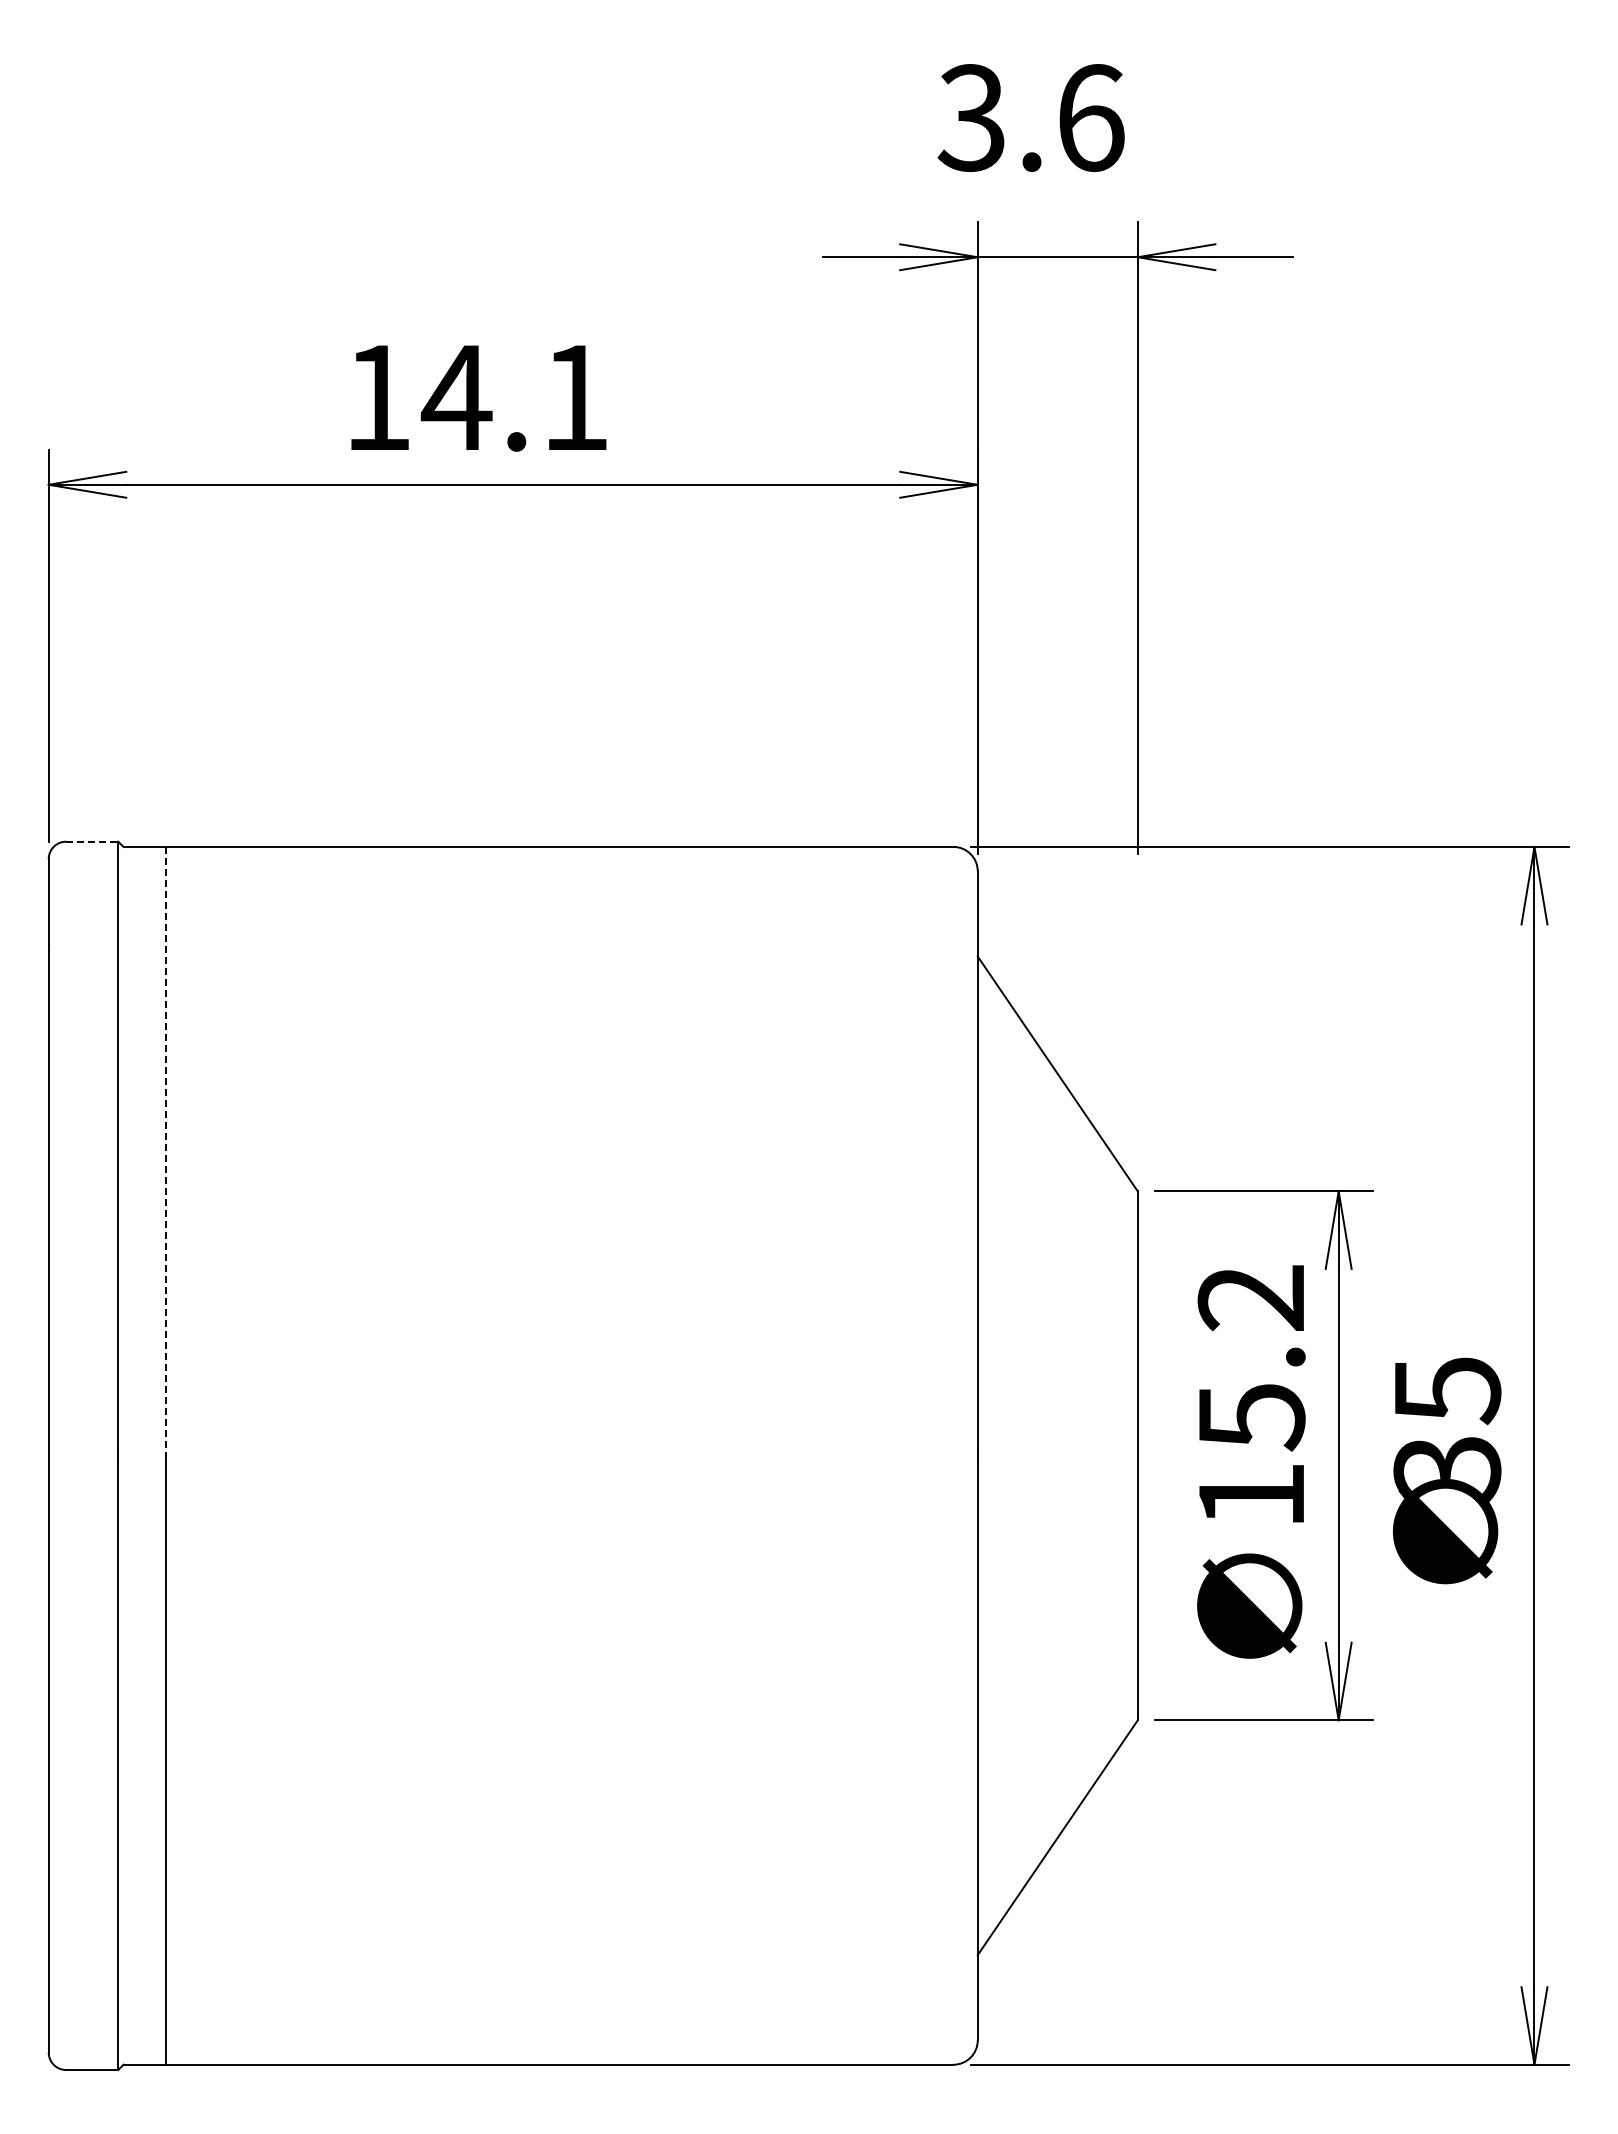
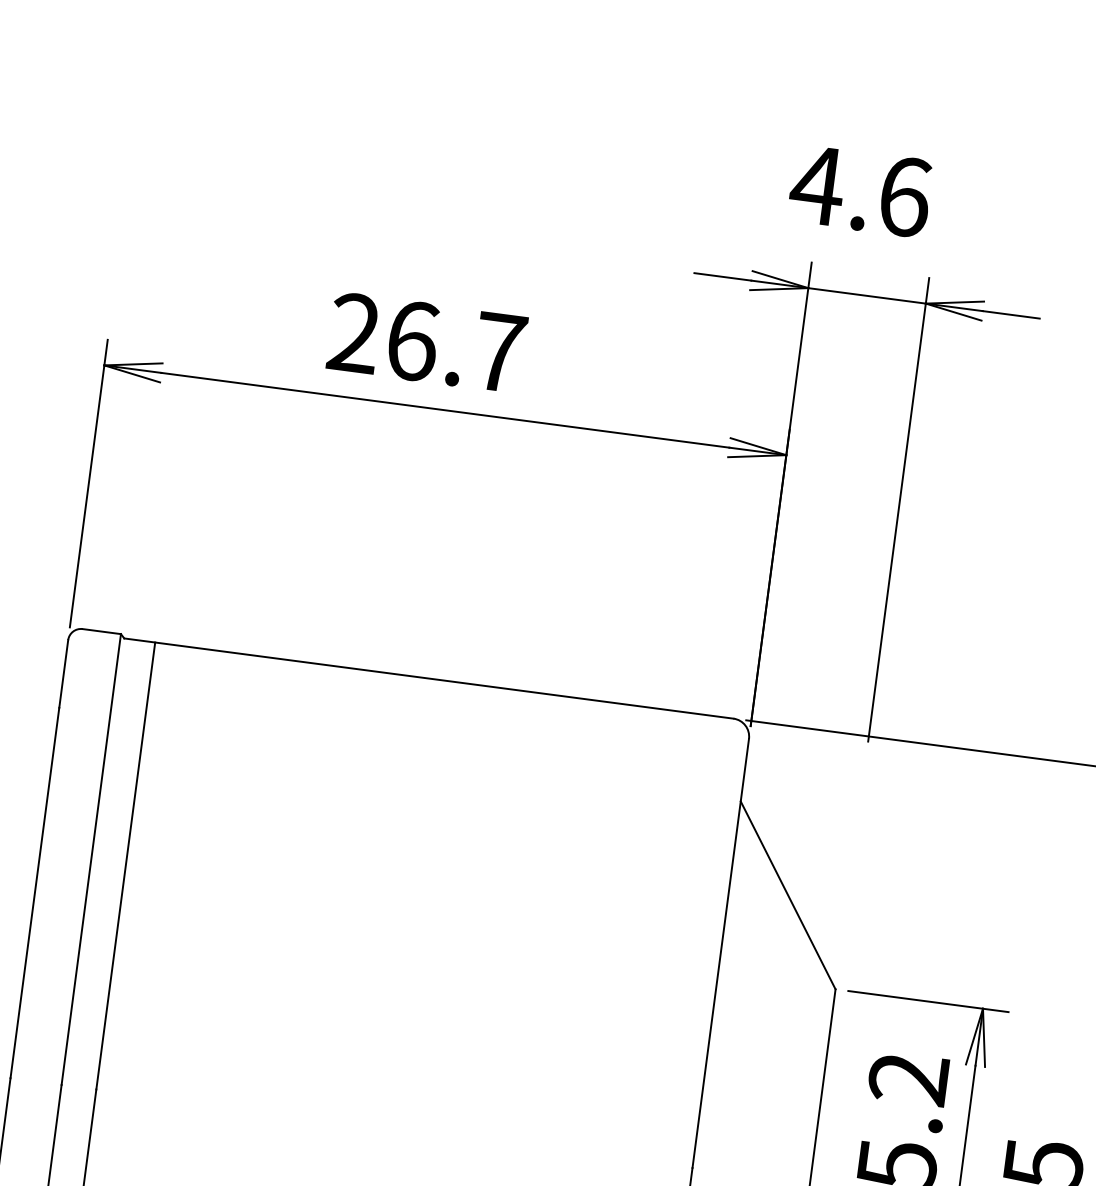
text: (971, 117) -> (817, 184), 3.6 -> 4.6
text: (476, 397) -> (426, 342), 14.1 -> 26.7
line: (92, 841) -> (102, 631), dashed -> solid
line: (165, 1151) -> (125, 866), dashed -> solid

